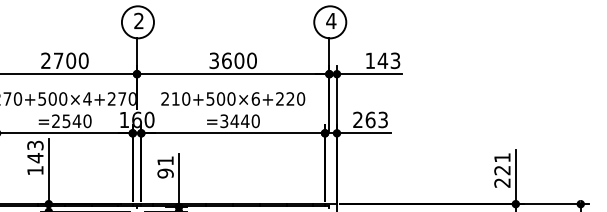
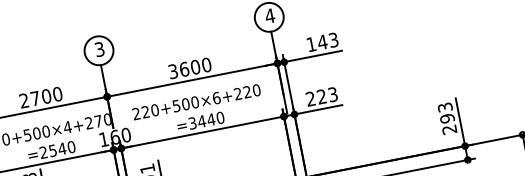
text: (138, 21) -> (99, 49), 2 -> 3
text: (175, 98) -> (145, 111), 210+500×6+220 -> 220+500×6+220
text: (370, 119) -> (321, 96), 263 -> 223
text: (502, 164) -> (446, 113), 221 -> 293

